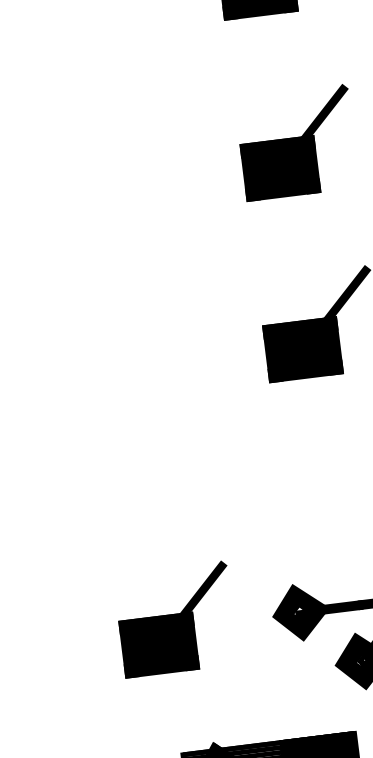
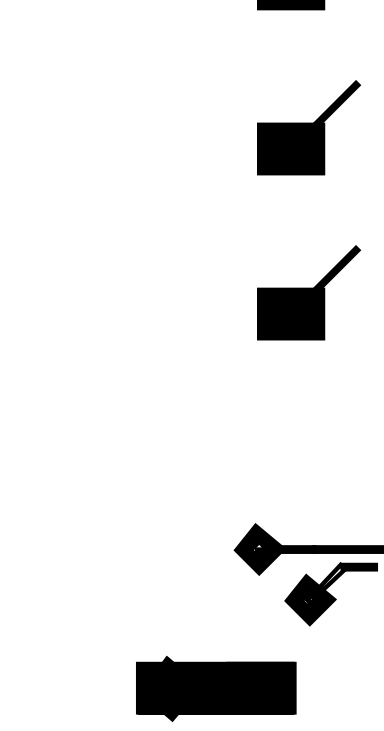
part: (175, 619) -> (146, 541), removed

